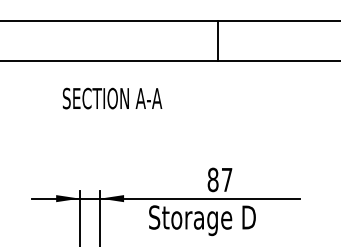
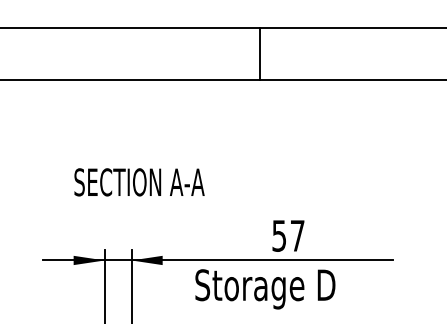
line: (218, 40) -> (260, 53), moved
text: (112, 98) -> (139, 182), moved
text: (213, 179) -> (279, 235), 87 -> 57

